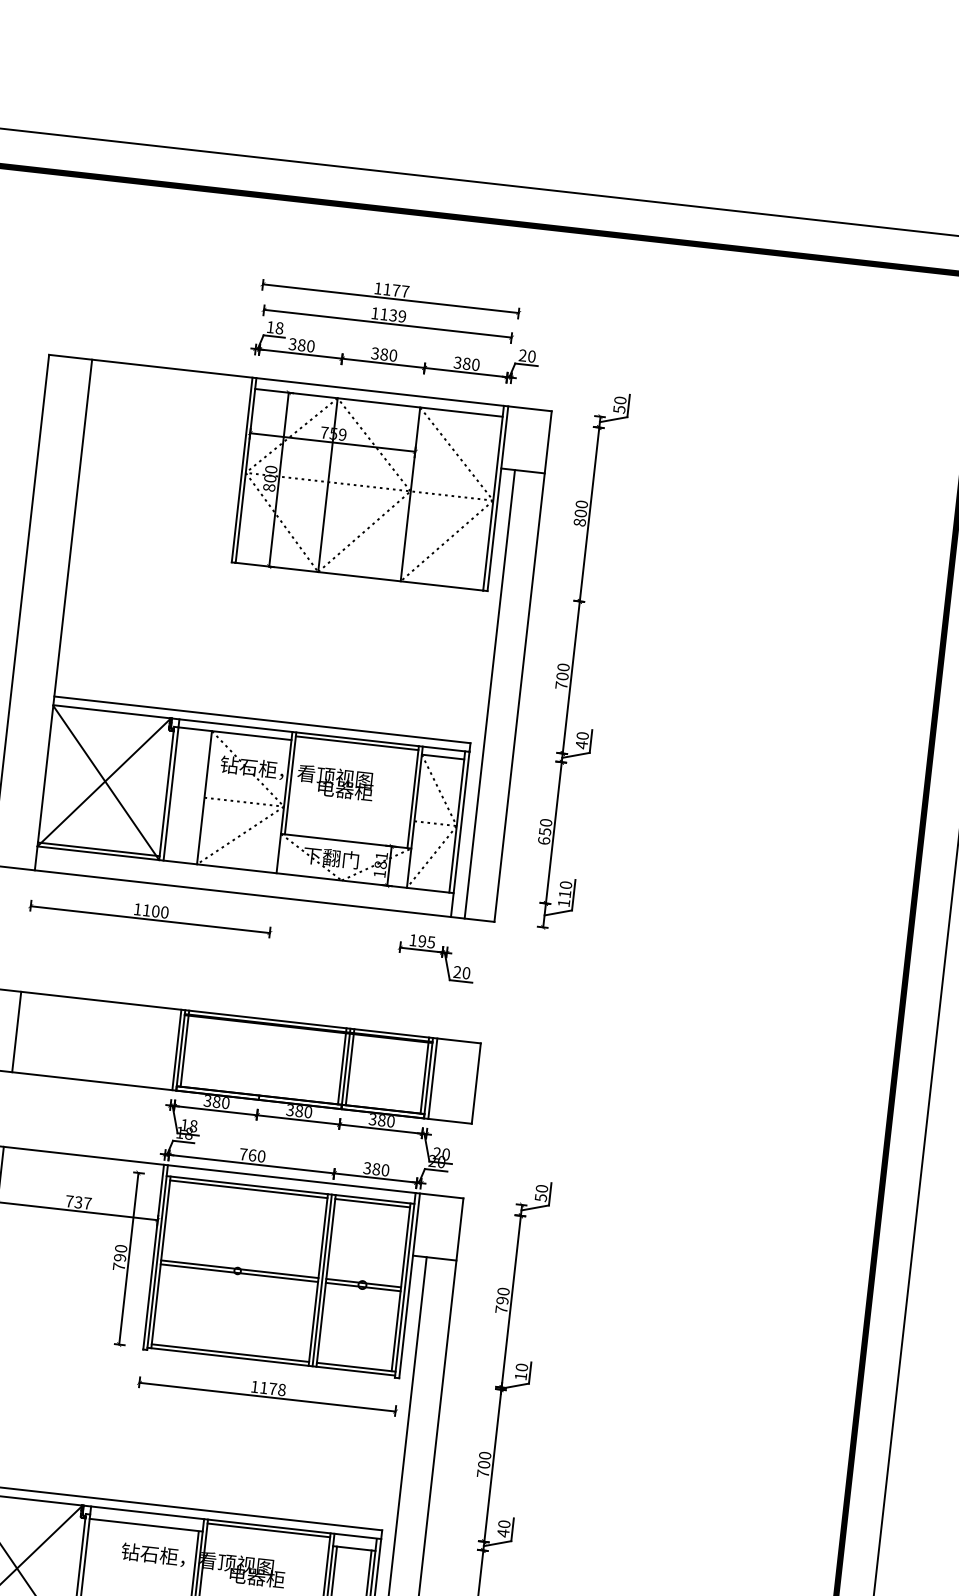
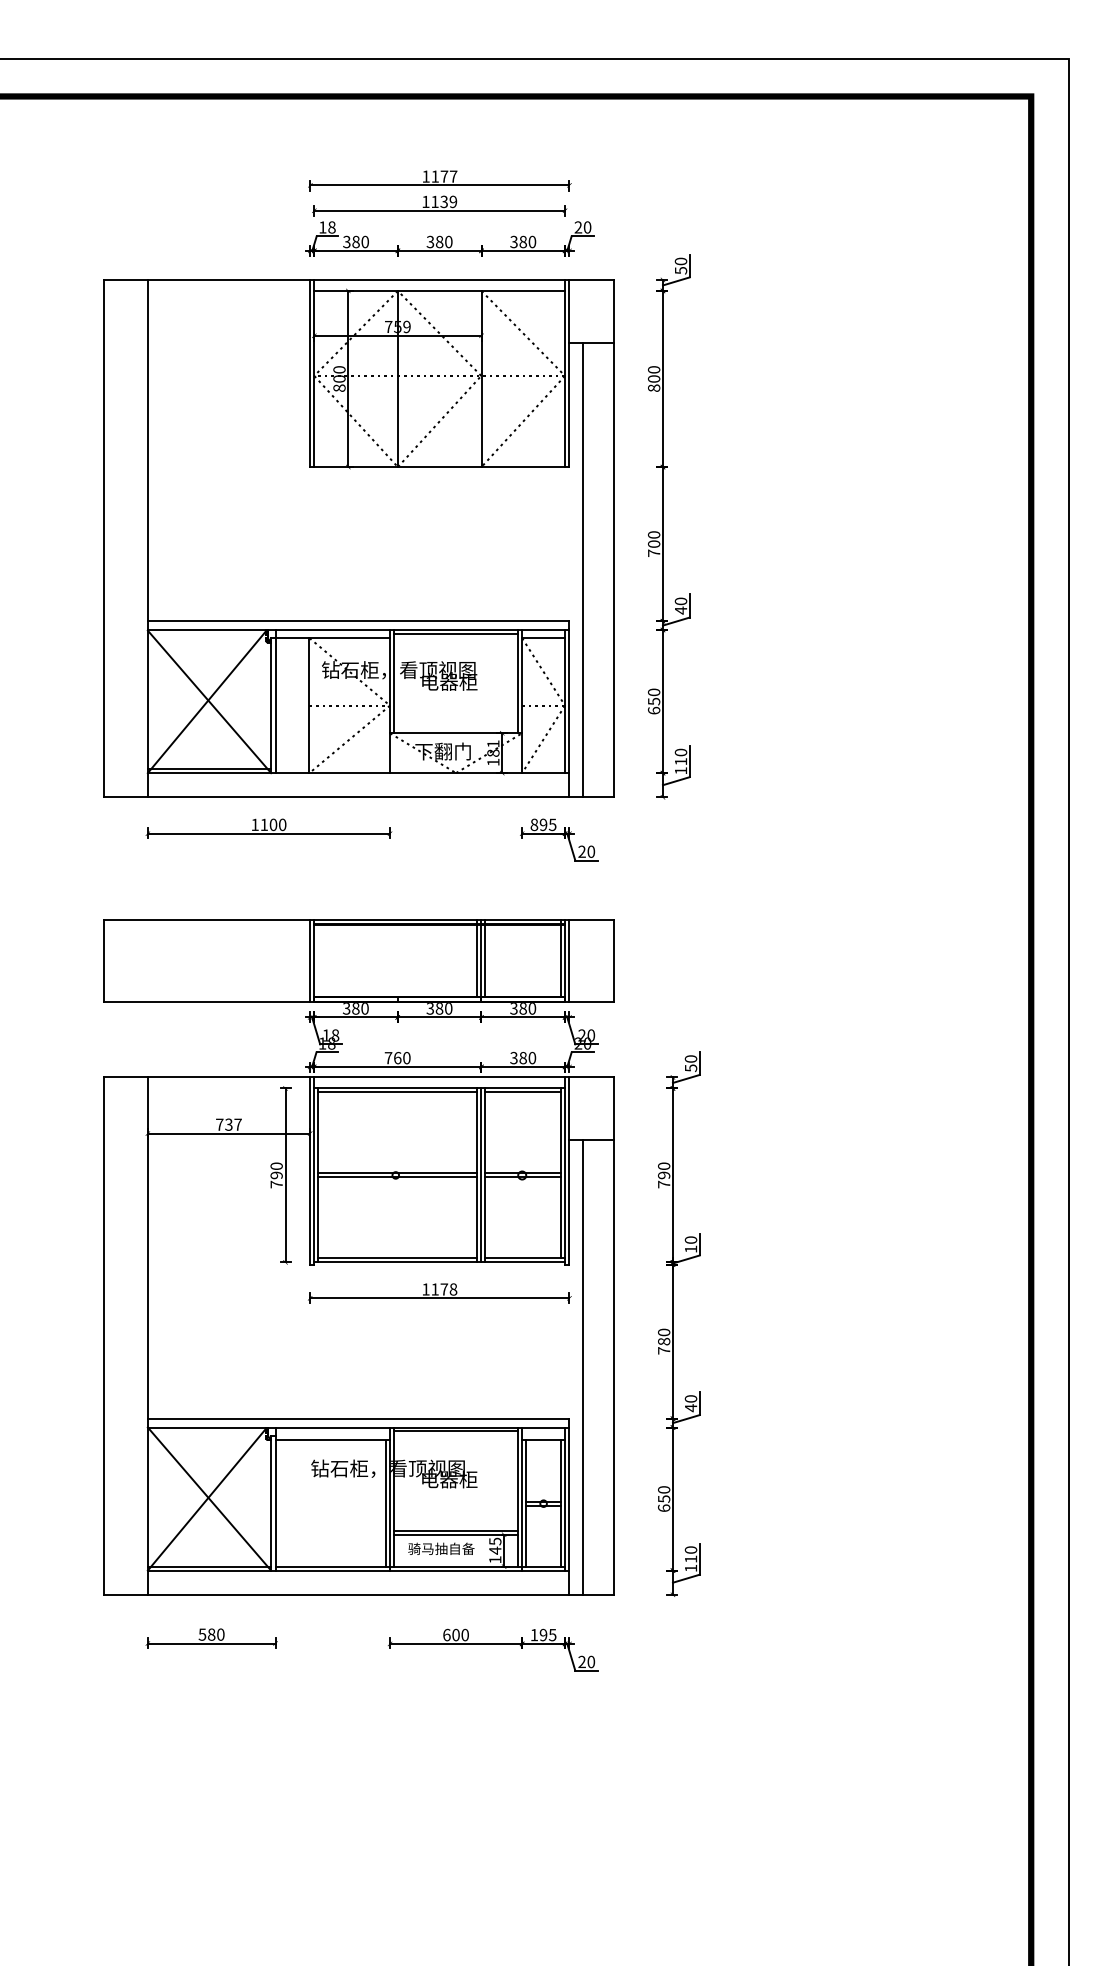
text: (413, 939) -> (534, 824), 195 -> 895
line: (16, 1031) -> (147, 960), removed
line: (185, 1048) -> (318, 958), removed
text: (483, 1464) -> (663, 1341), 700 -> 780

